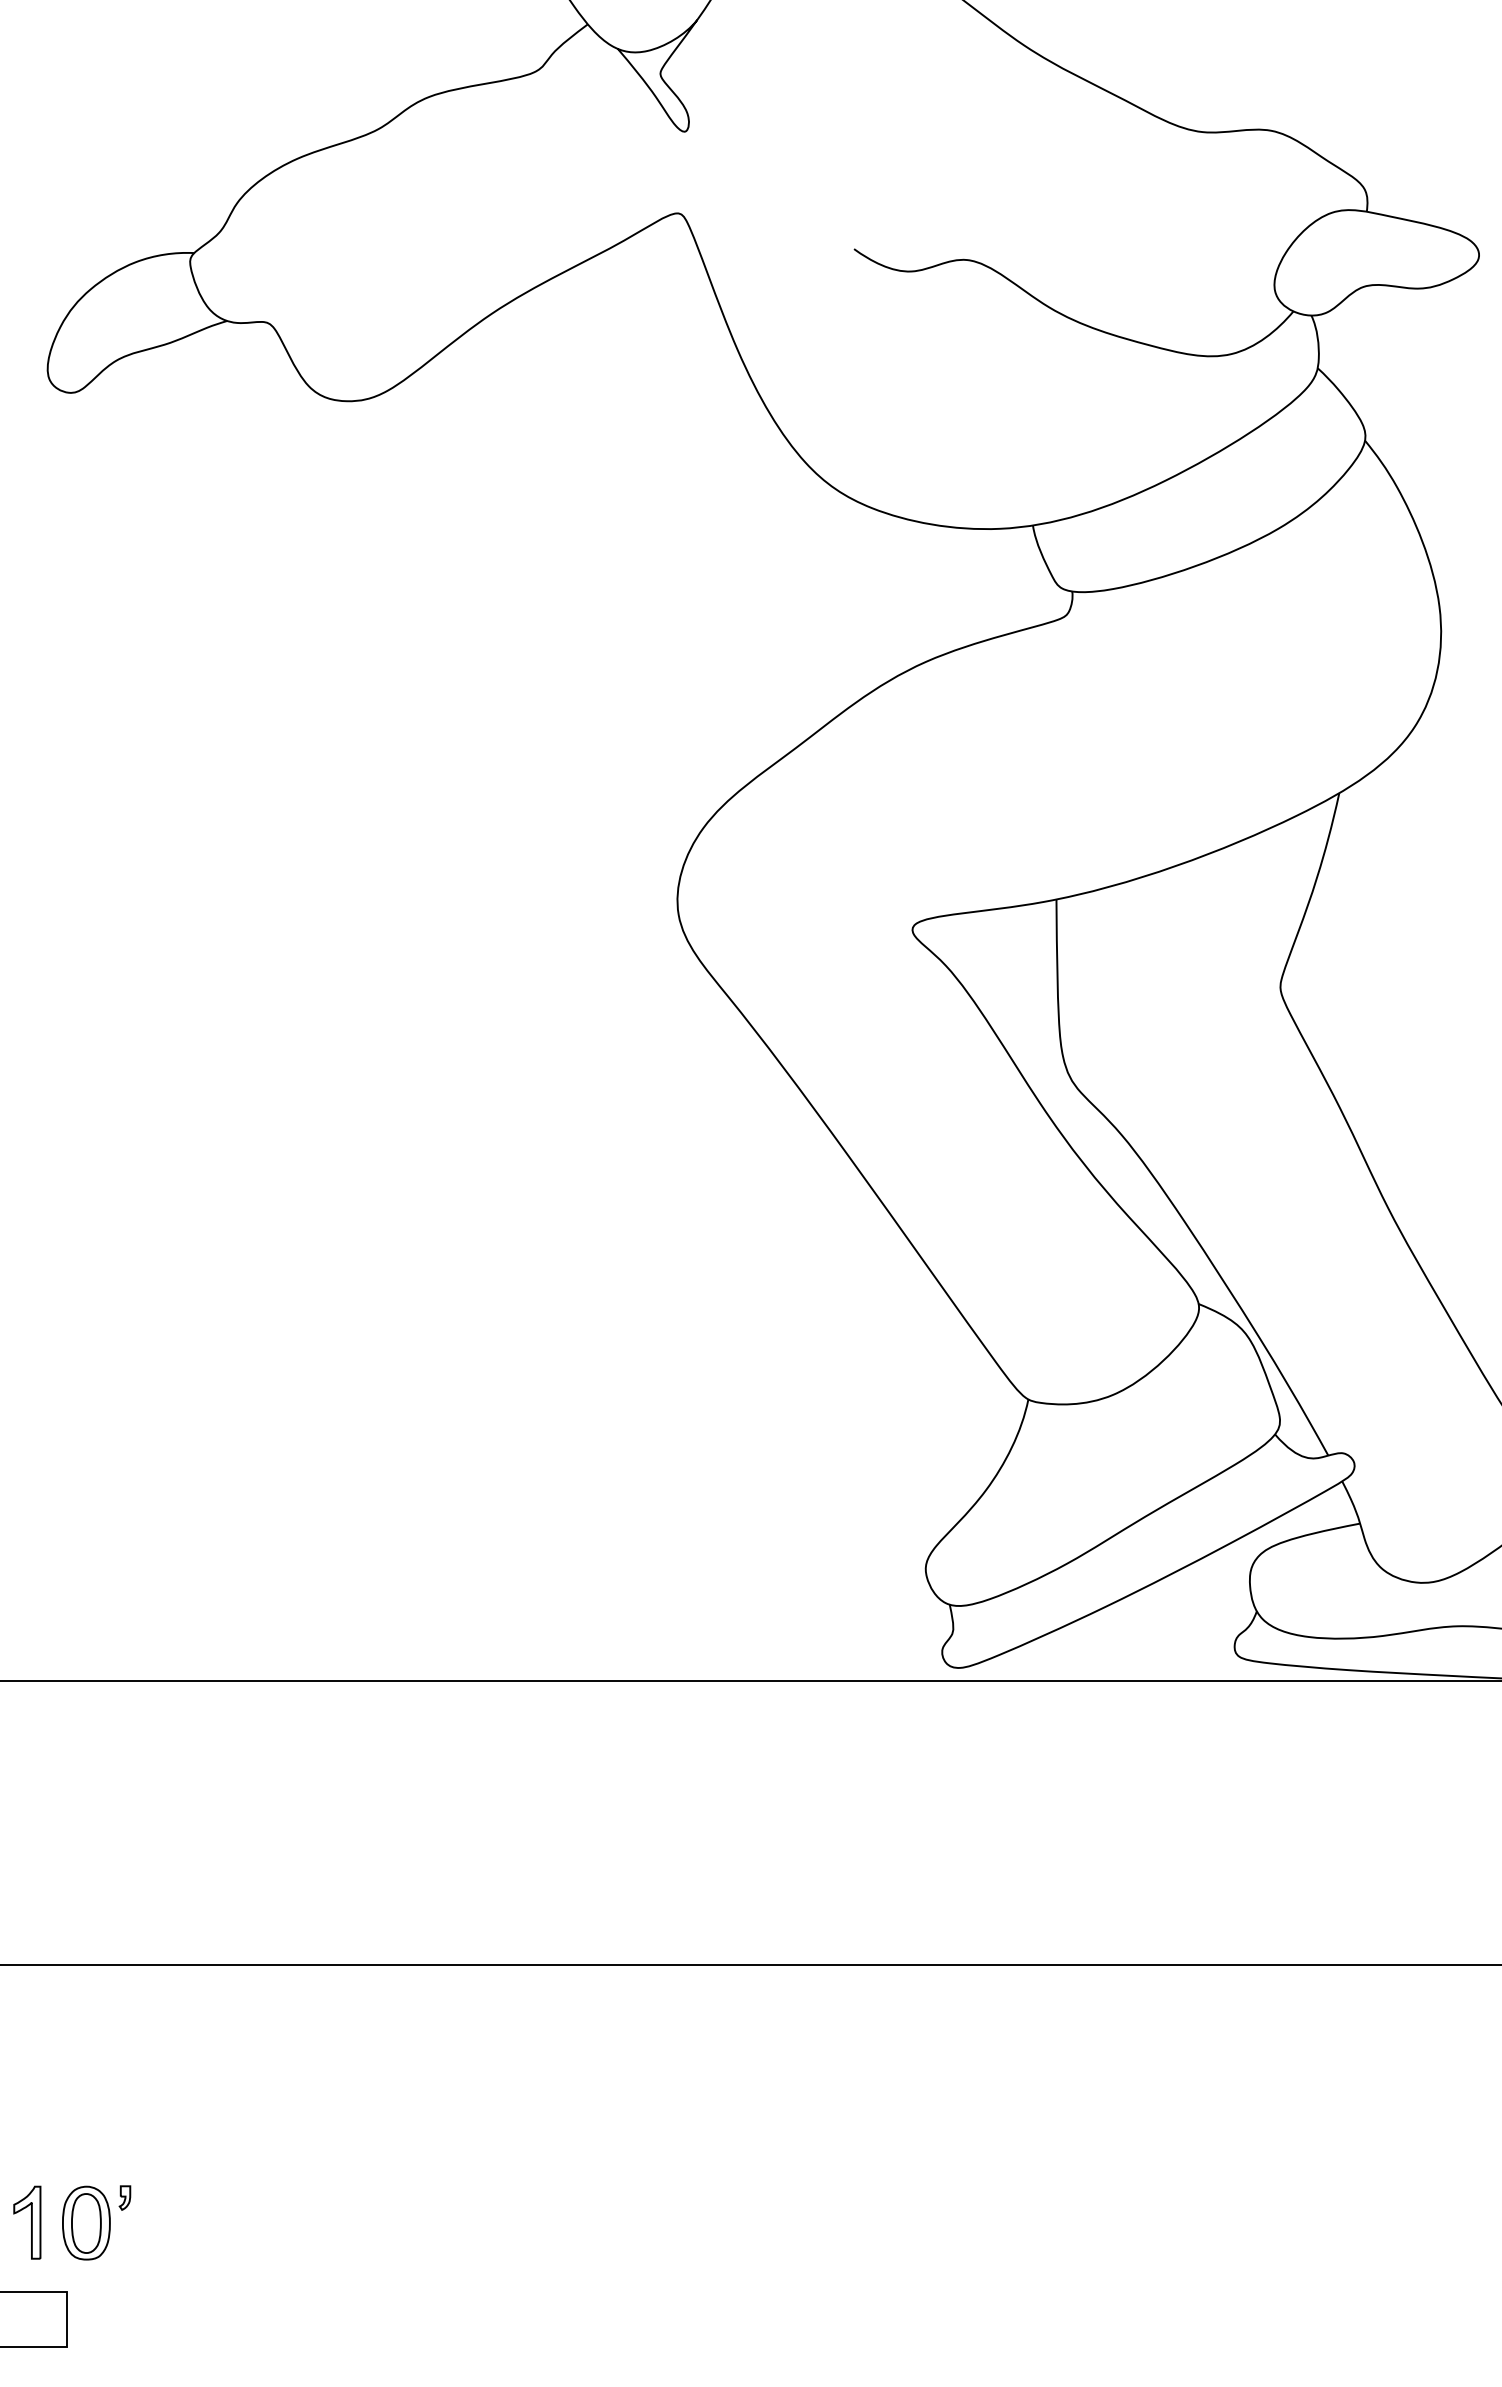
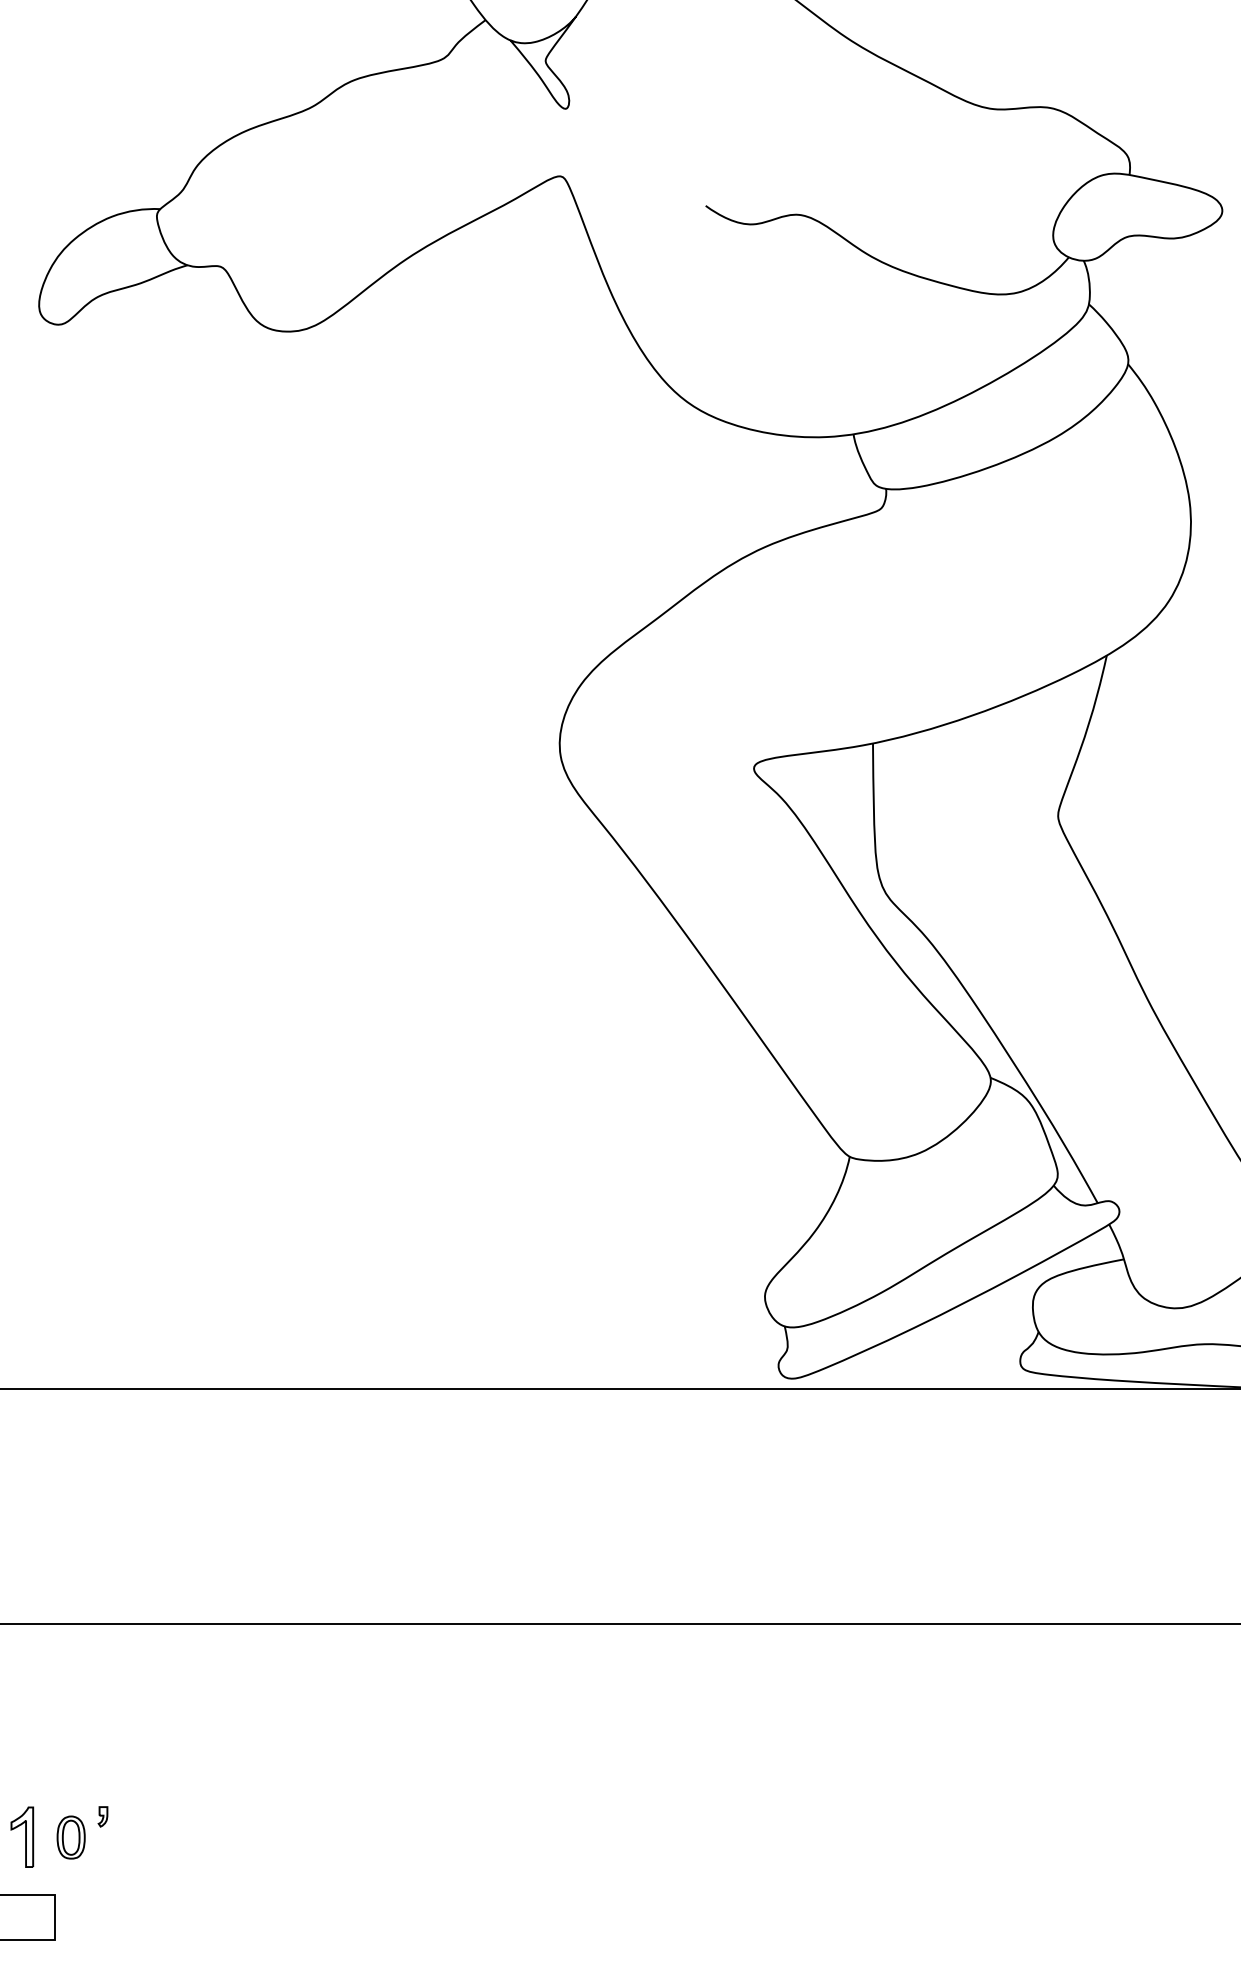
part: (86, 2222) -> (71, 1837), size x0.7

